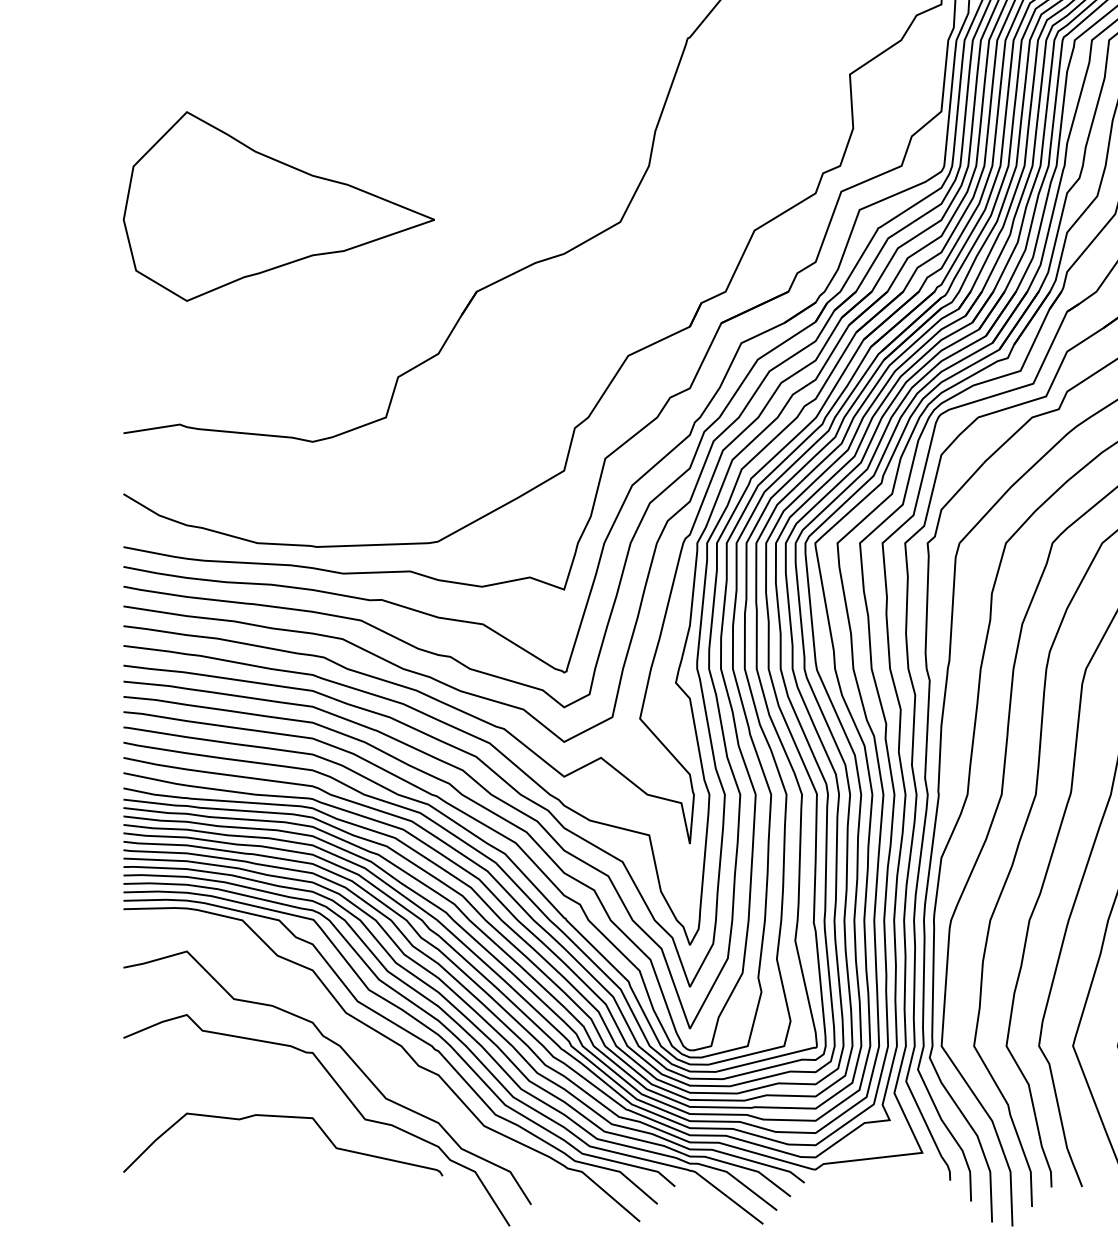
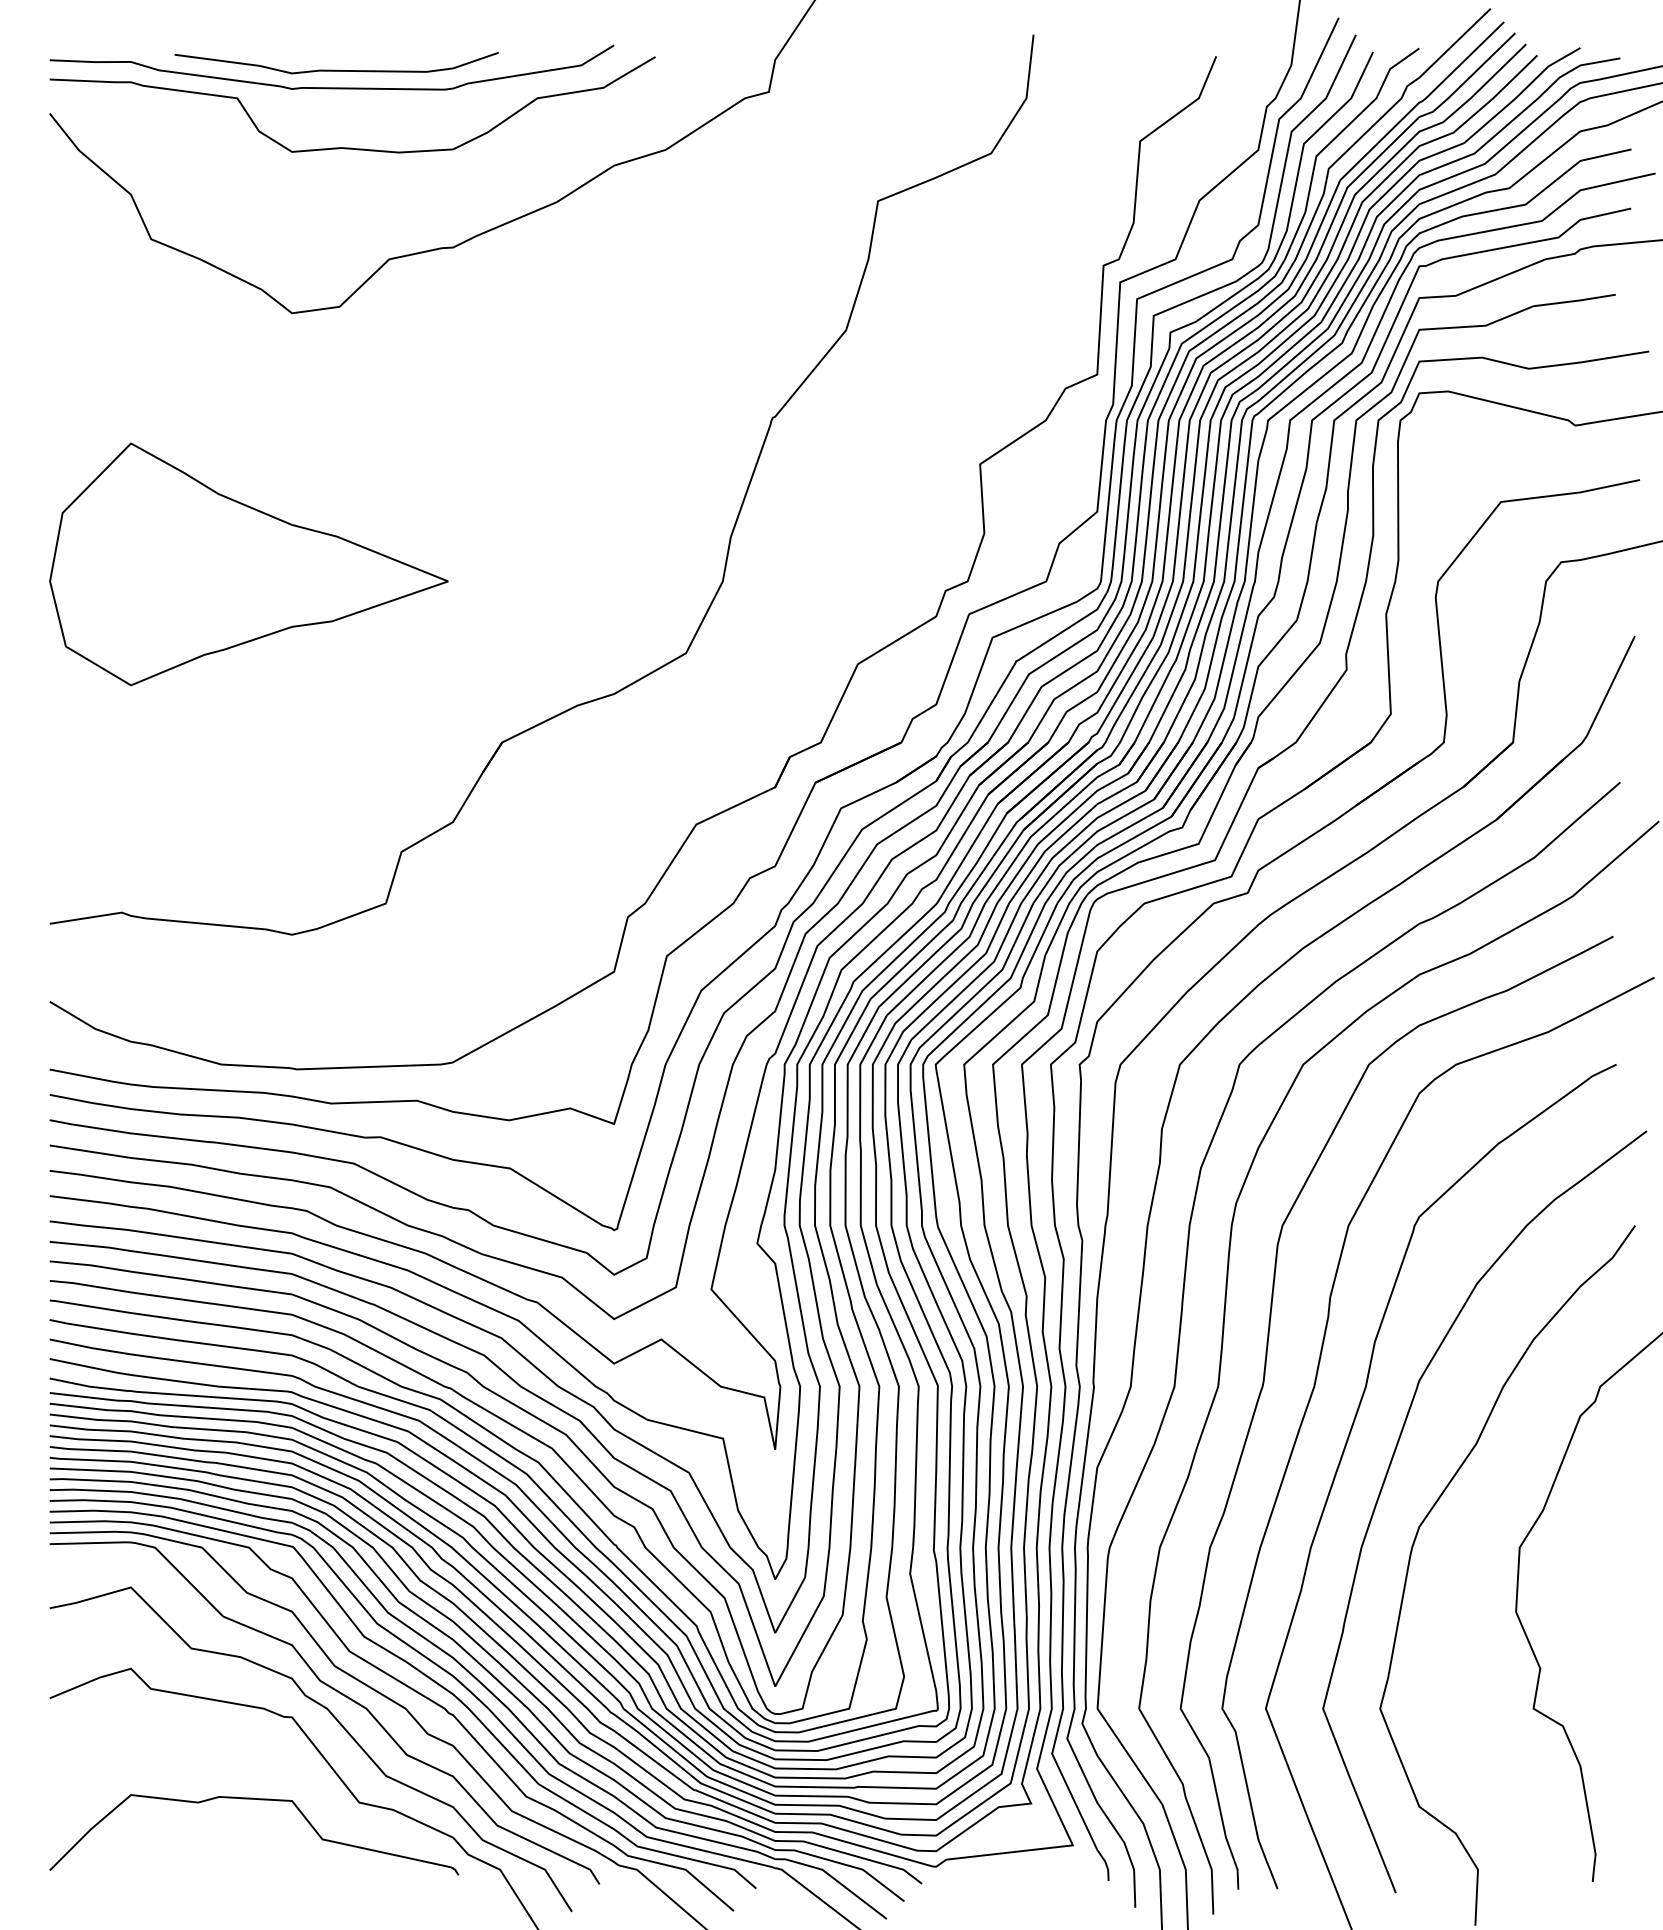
part: (278, 206) -> (248, 564), moved
curve: (346, 1032) -> (335, 1691), added

